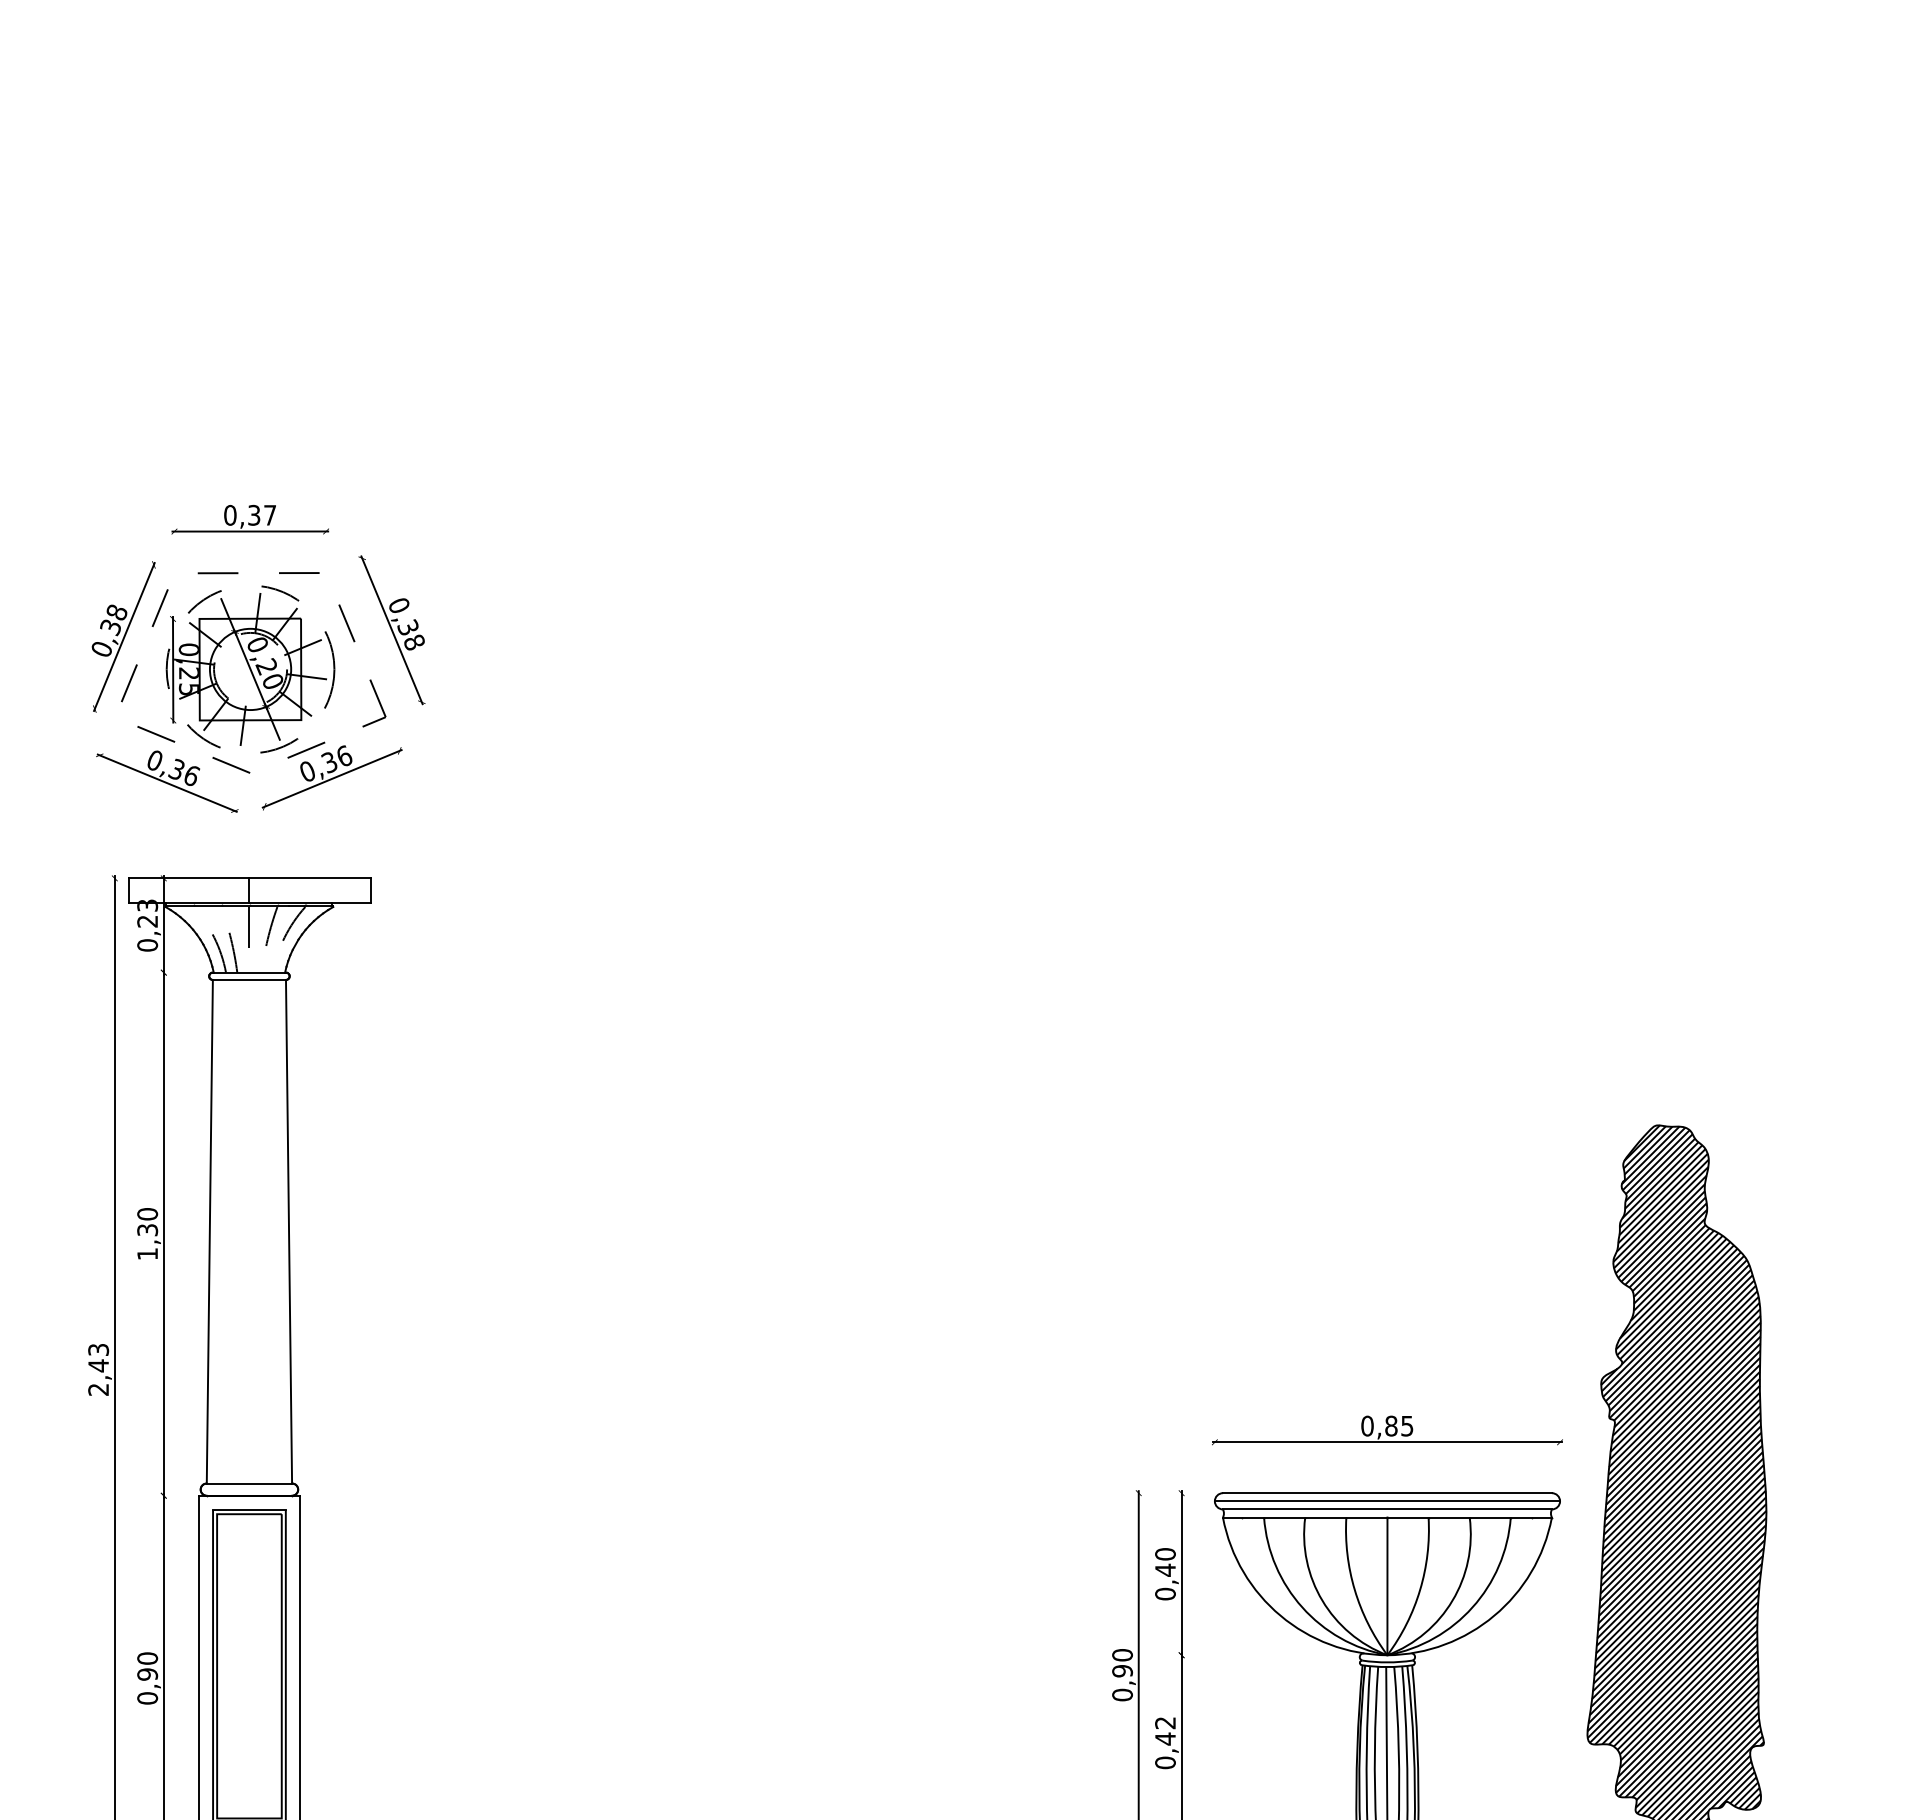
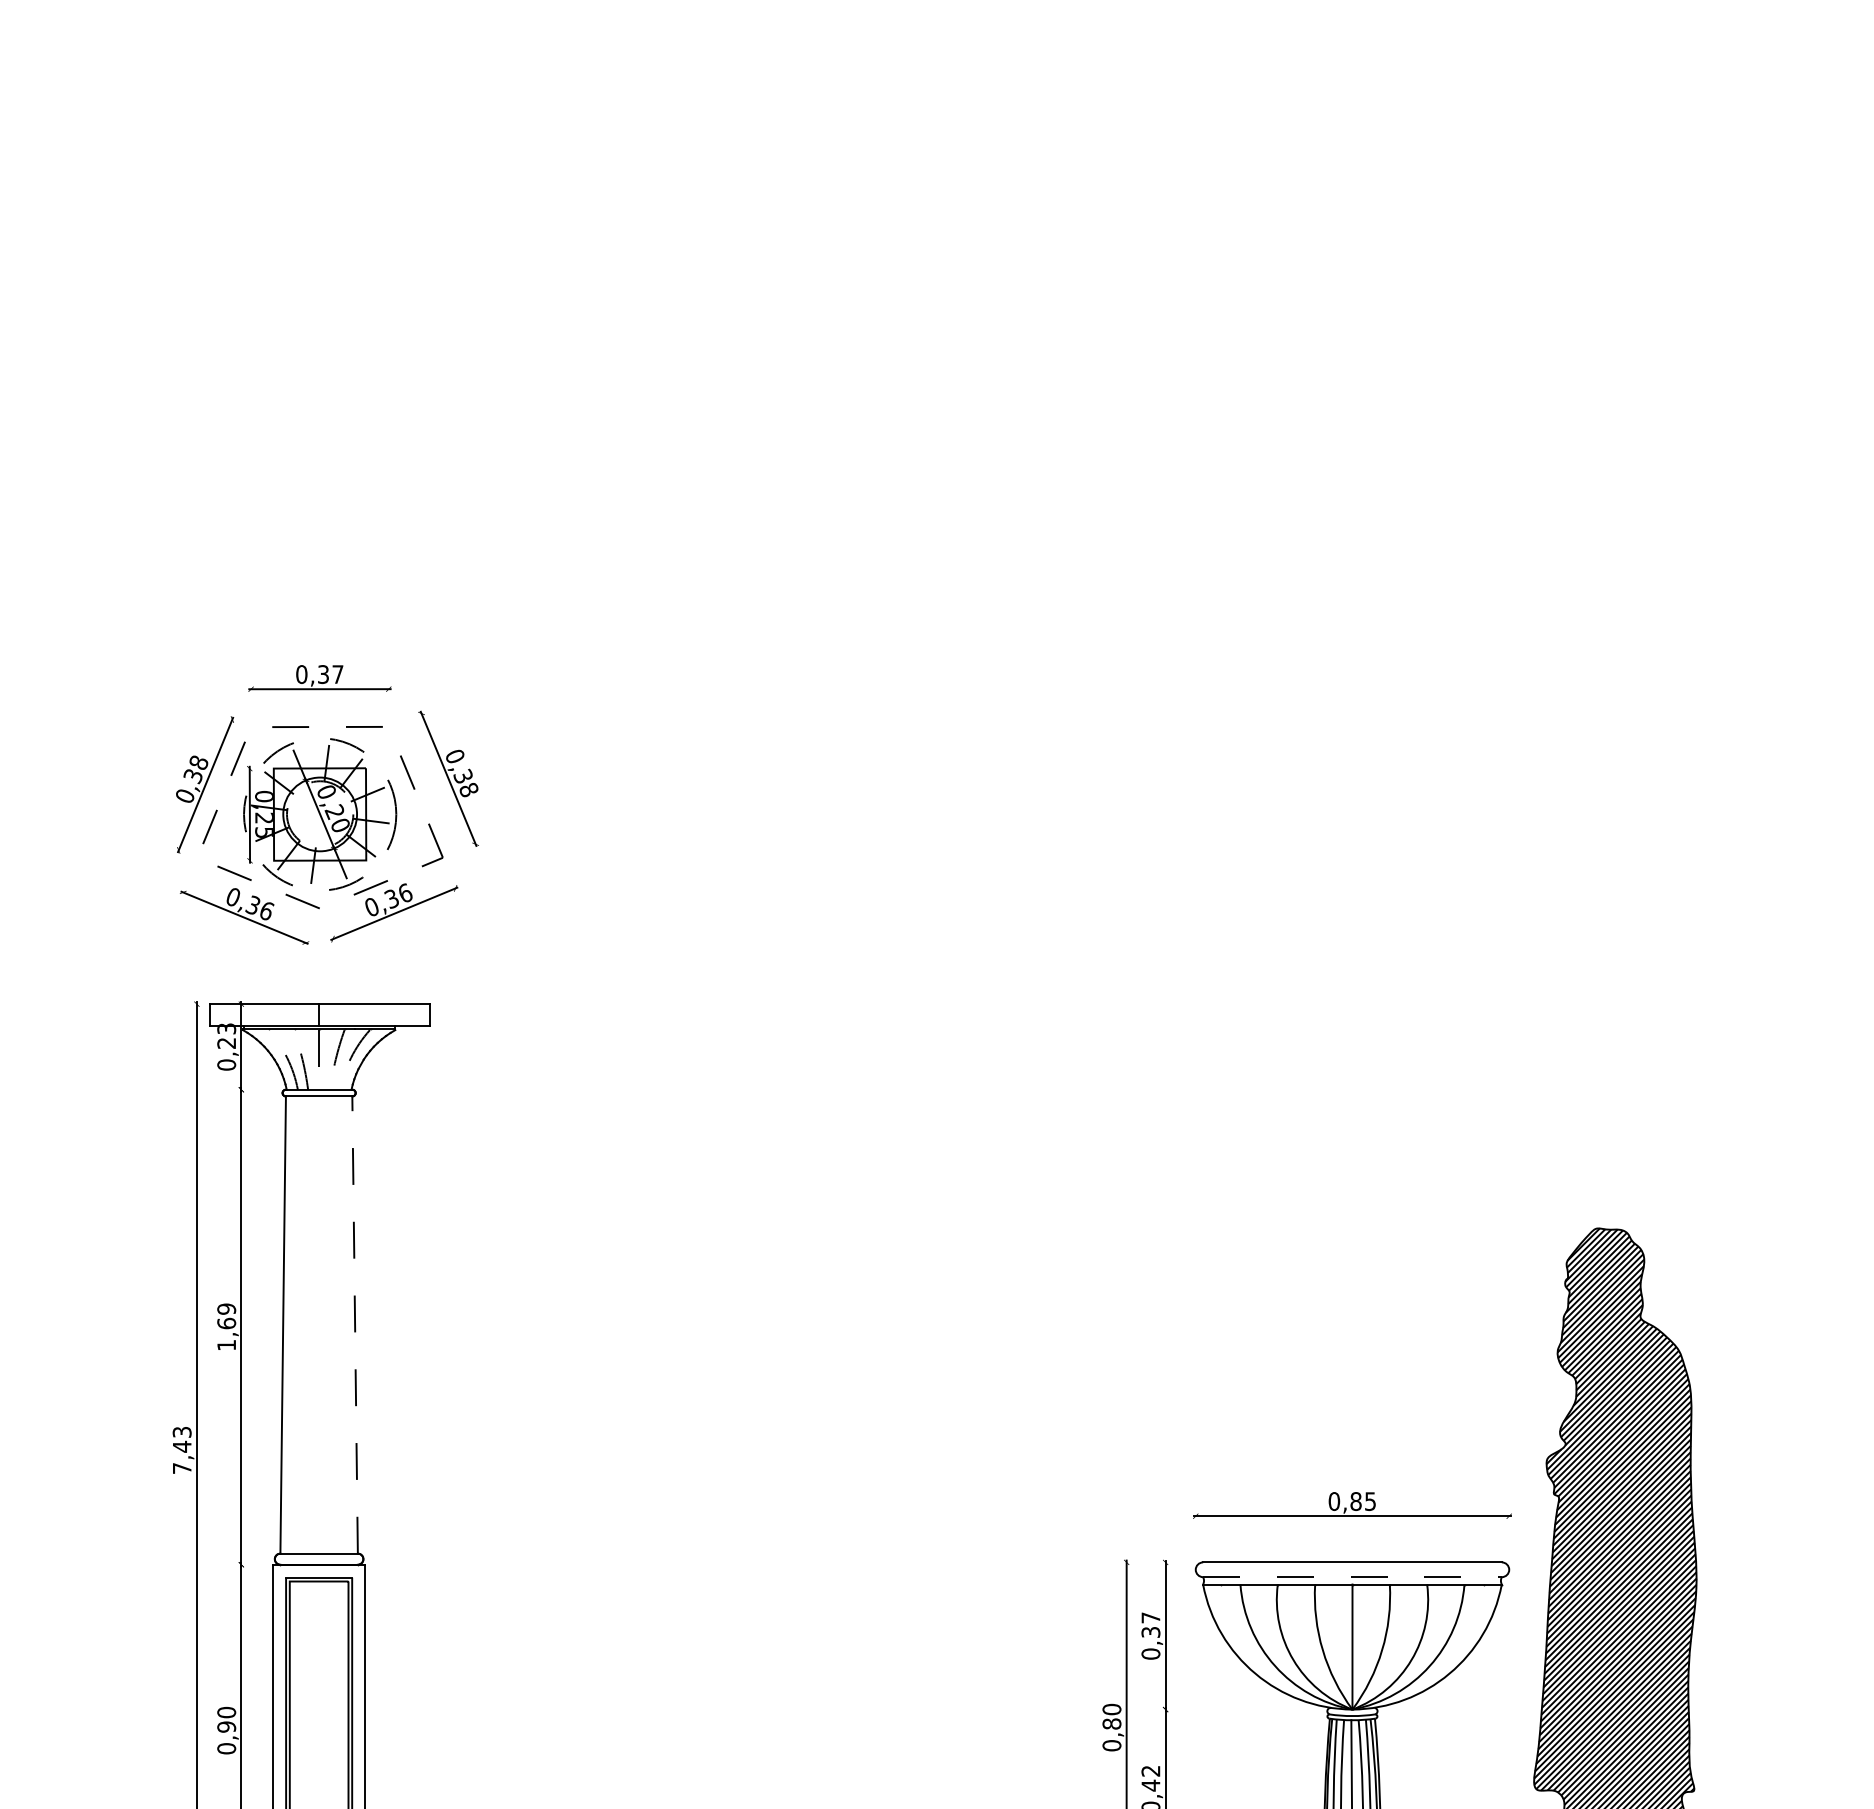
text: (147, 1222) -> (226, 1316), 1,30 -> 1,69
line: (289, 1232) -> (355, 1325), solid -> dashed
text: (97, 1389) -> (181, 1468), 2,43 -> 7,43
line: (1387, 1500) -> (1352, 1569), removed
line: (1388, 1509) -> (1353, 1577), solid -> dashed
text: (1165, 1562) -> (1150, 1625), 0,40 -> 0,37
text: (1122, 1670) -> (1111, 1723), 0,90 -> 0,80

